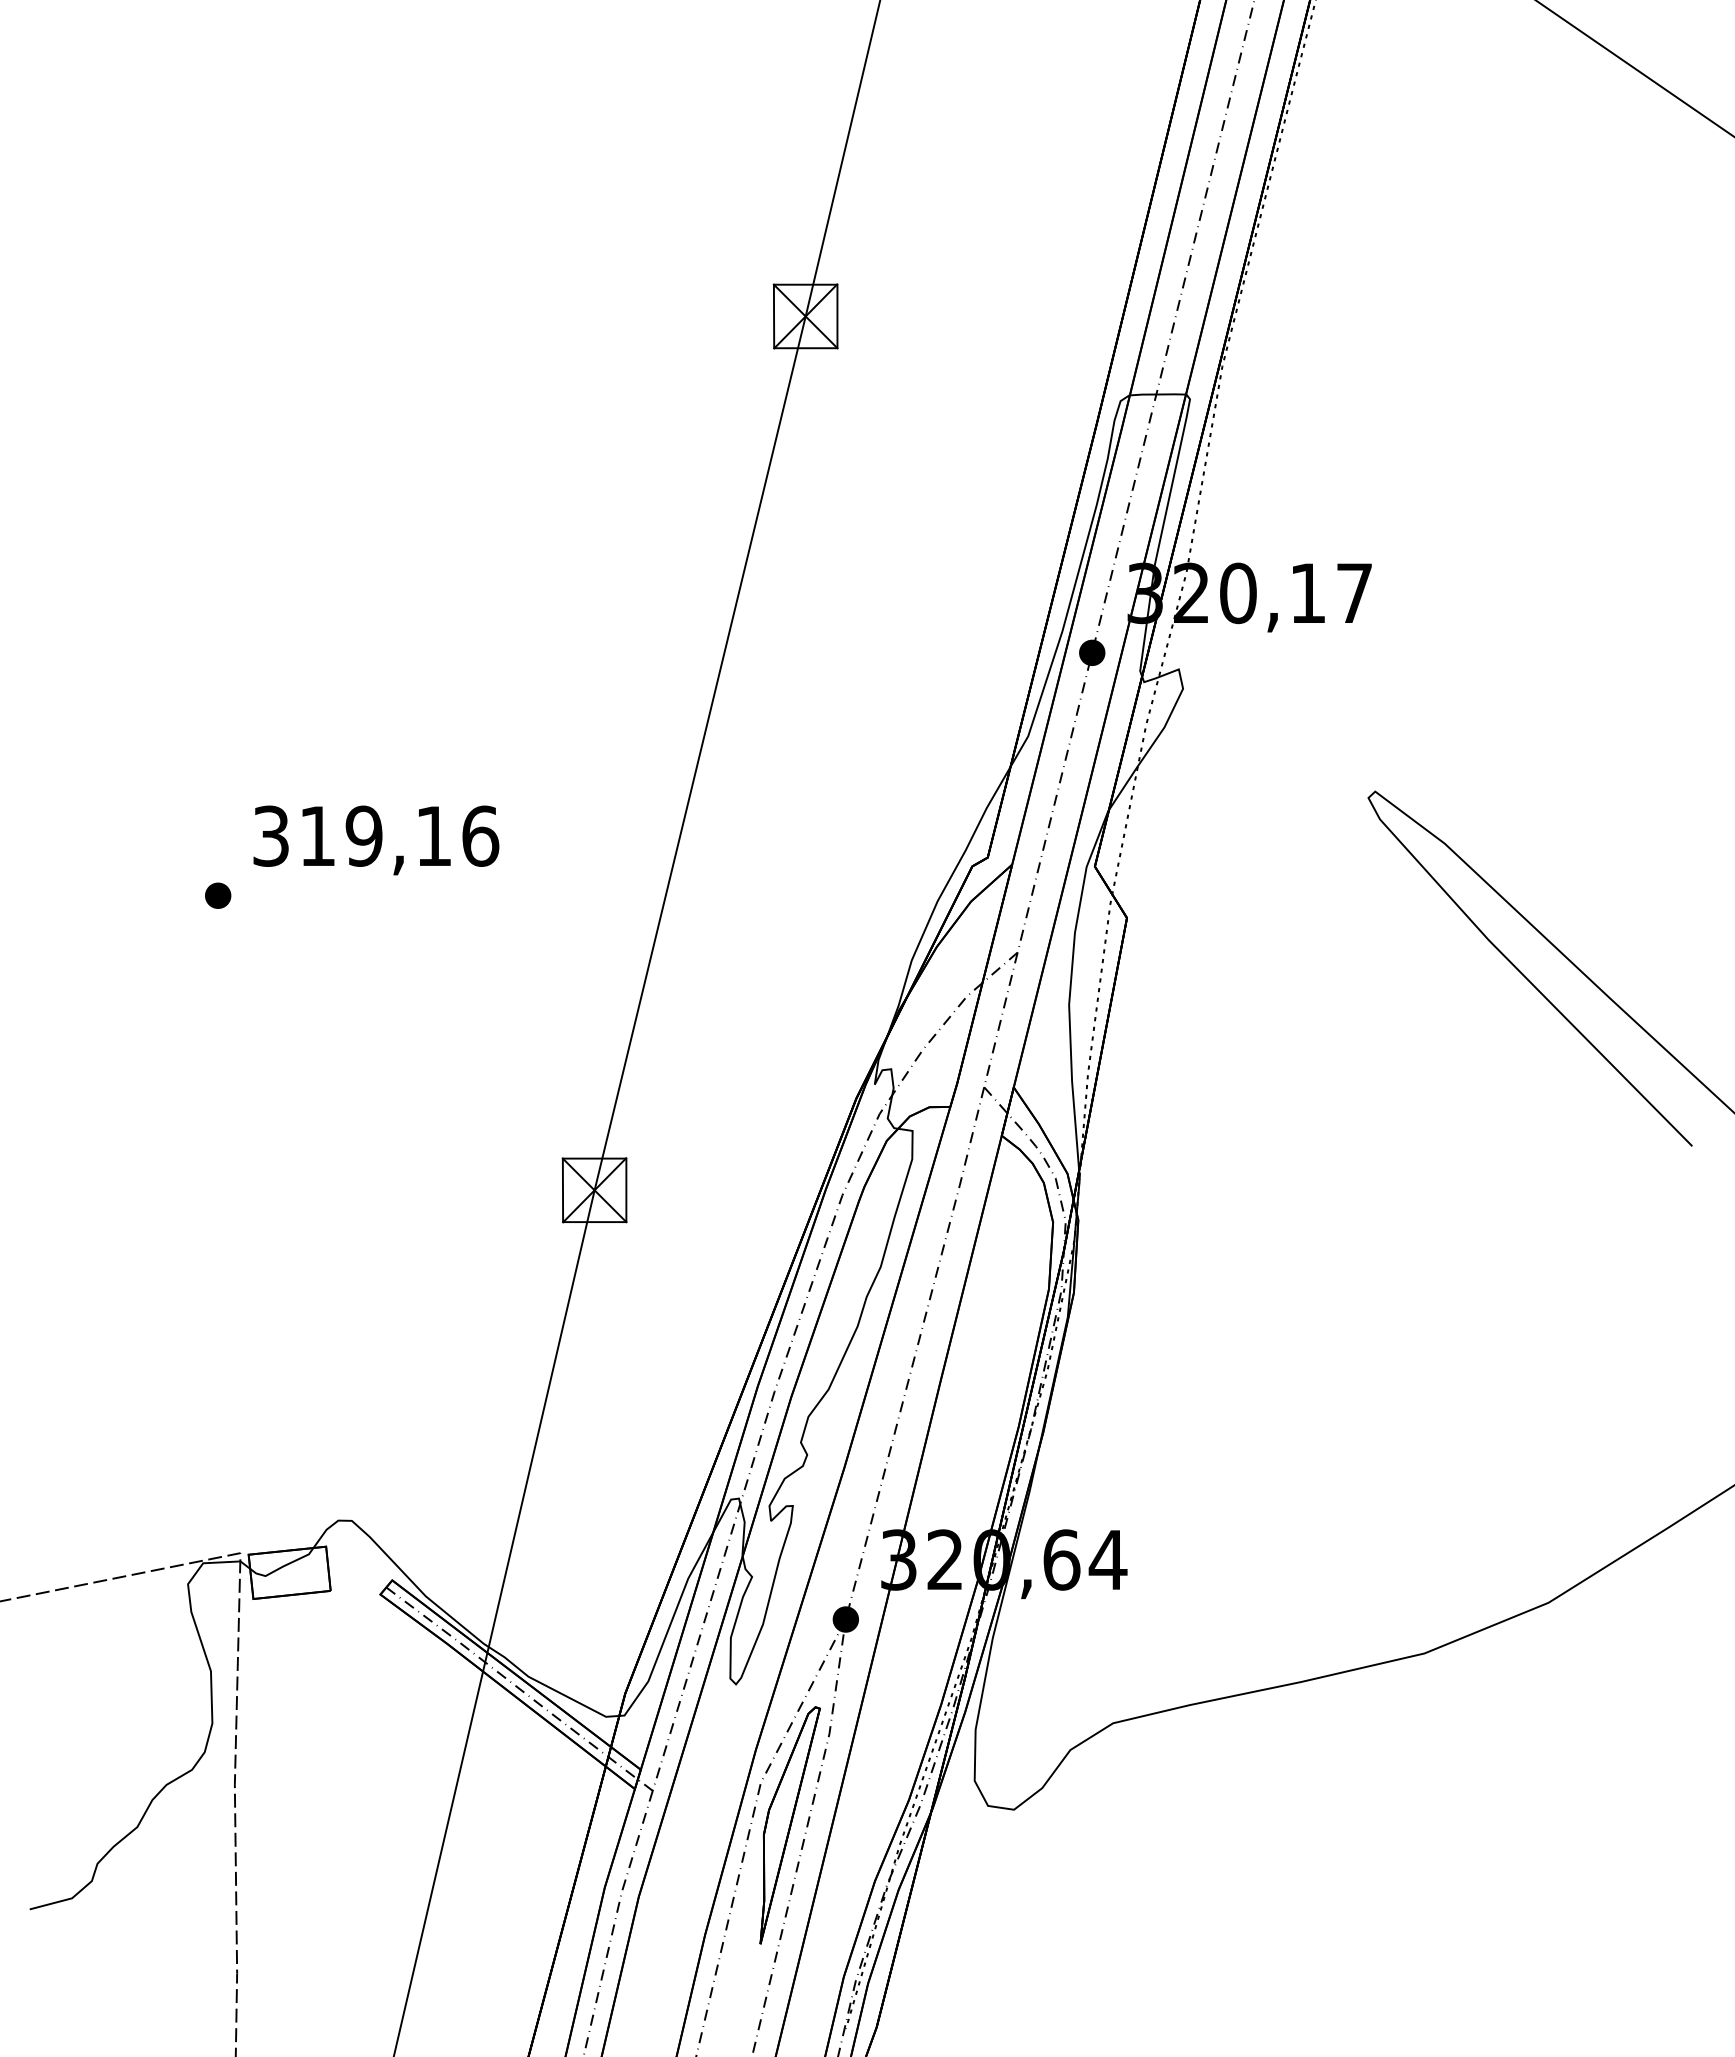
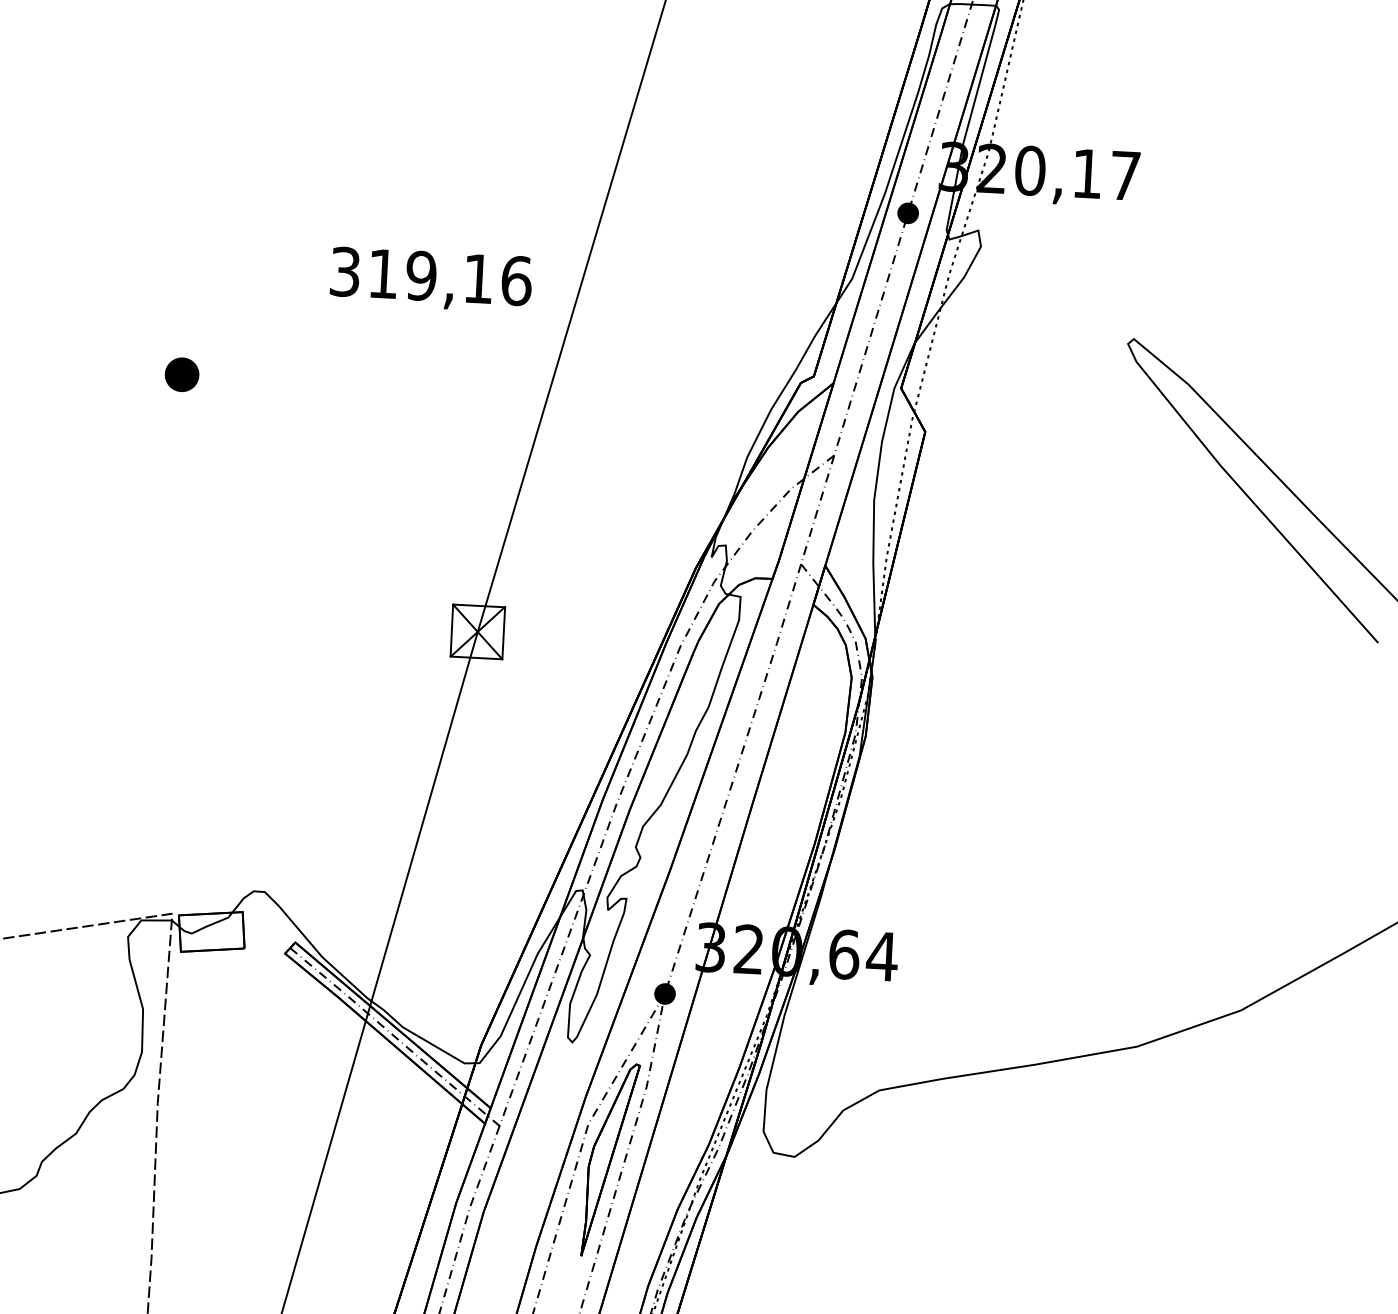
text: (376, 840) -> (431, 279), moved
part: (218, 895) -> (182, 374), size x1.6

